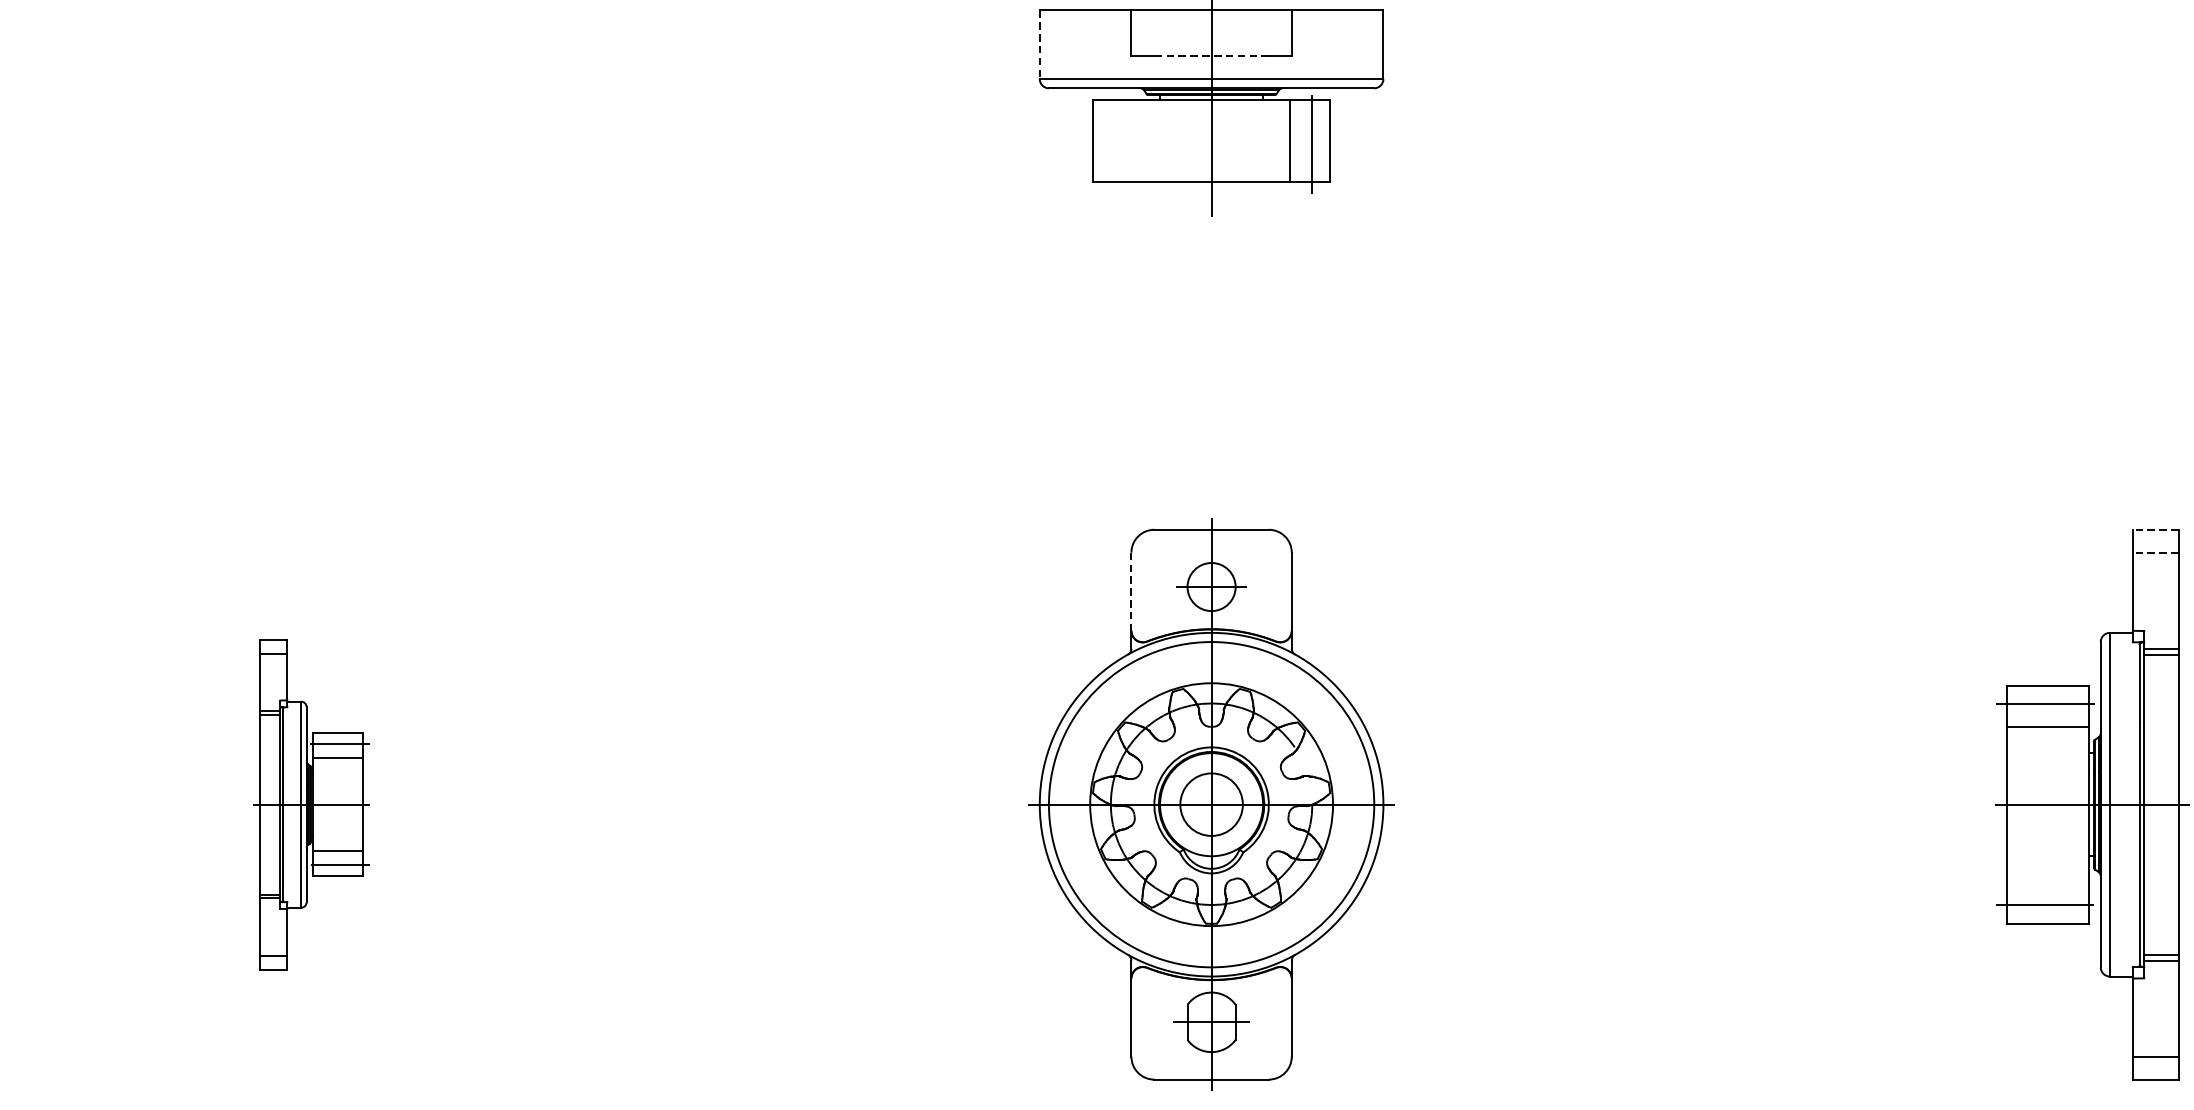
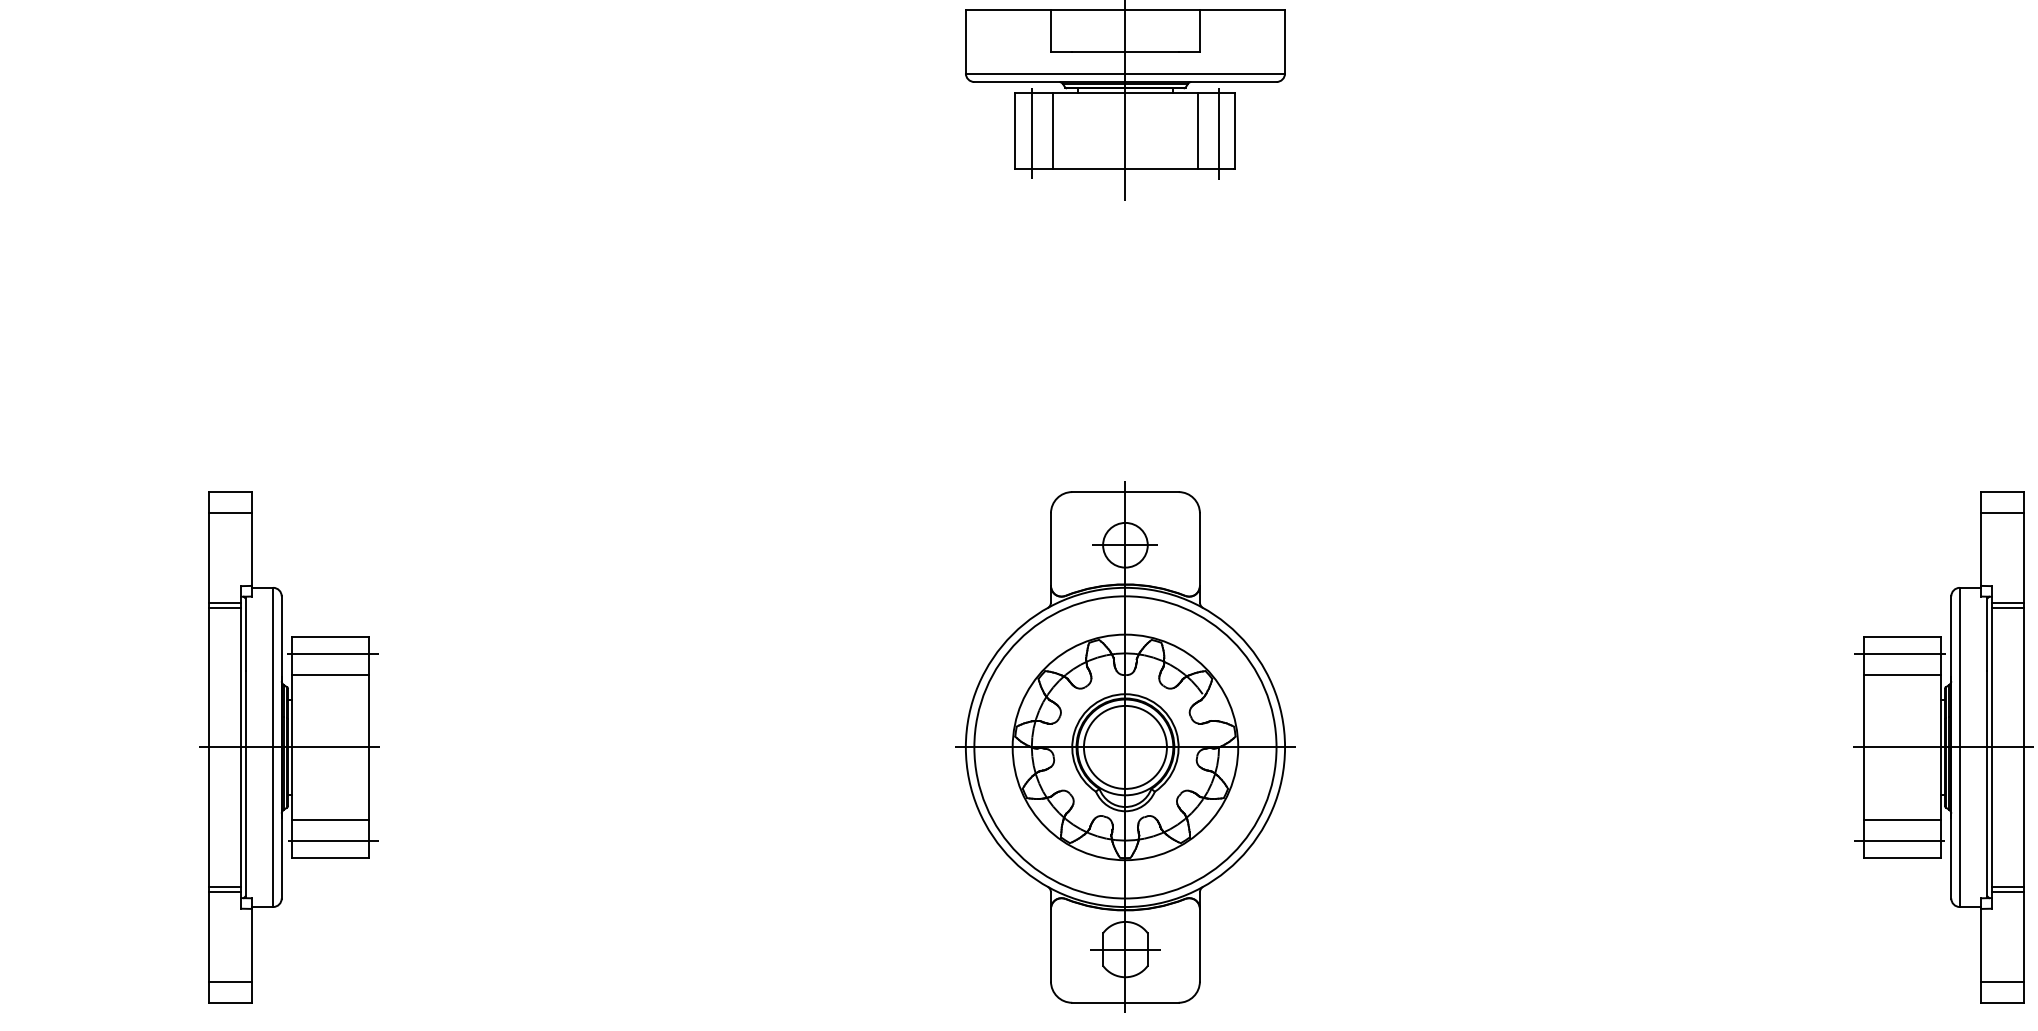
line: (1039, 44) -> (965, 41), dashed -> solid
line: (1210, 56) -> (1124, 52), dashed -> solid
line: (1134, 140) -> (1053, 130), added
line: (1110, 143) -> (1031, 133), added
line: (2154, 530) -> (2001, 492), dashed -> solid
line: (2154, 552) -> (2001, 513), dashed -> solid
line: (1130, 592) -> (1050, 550), dashed -> solid
circle: (1210, 803) -> (1124, 746), size x1.43
part: (311, 804) -> (289, 747), size x1.67
line: (2048, 882) -> (1902, 819), added

